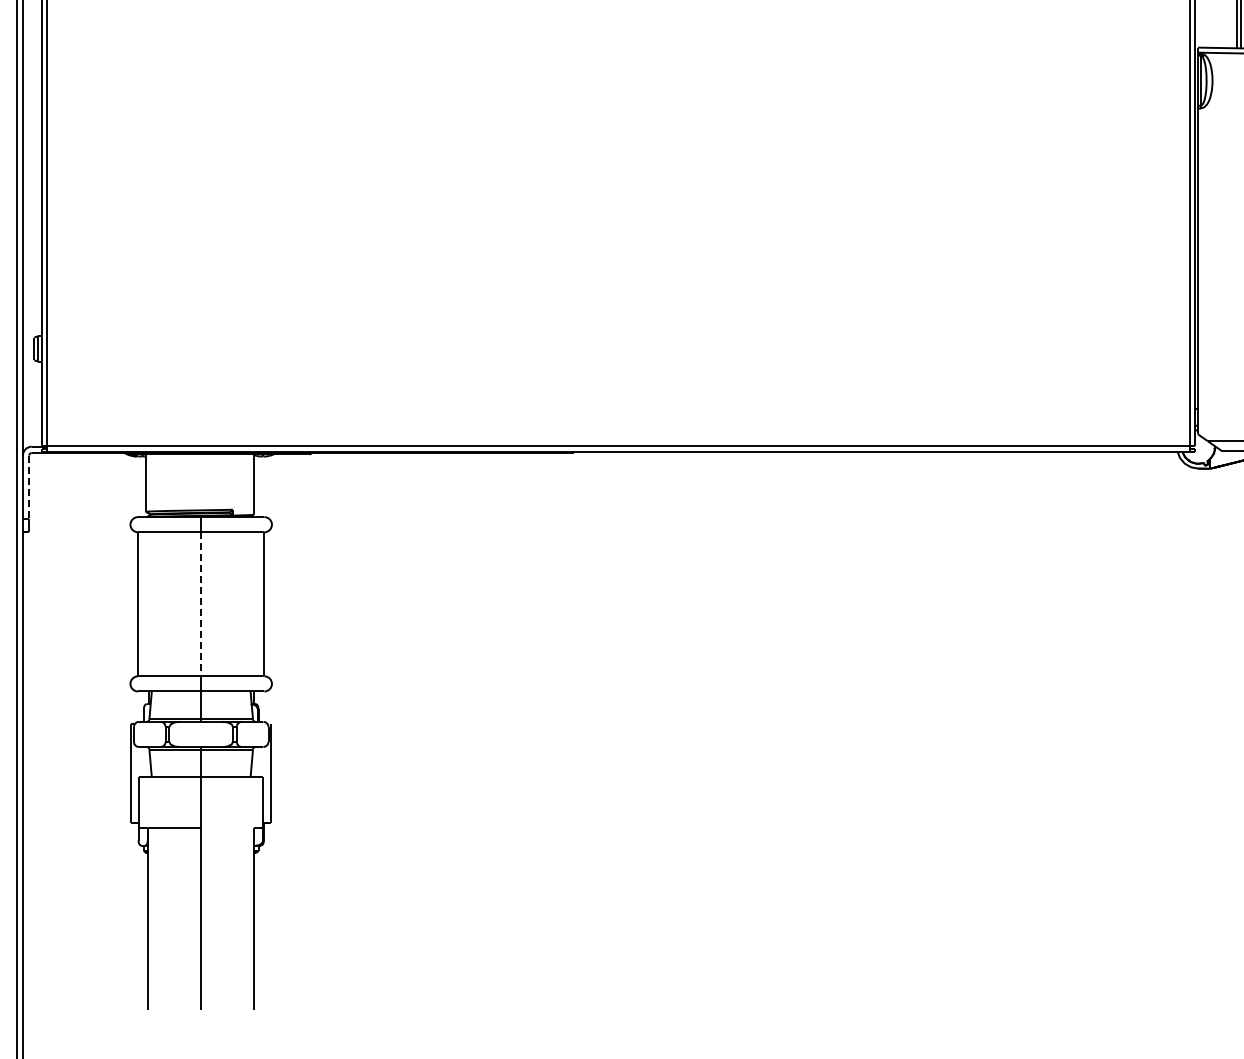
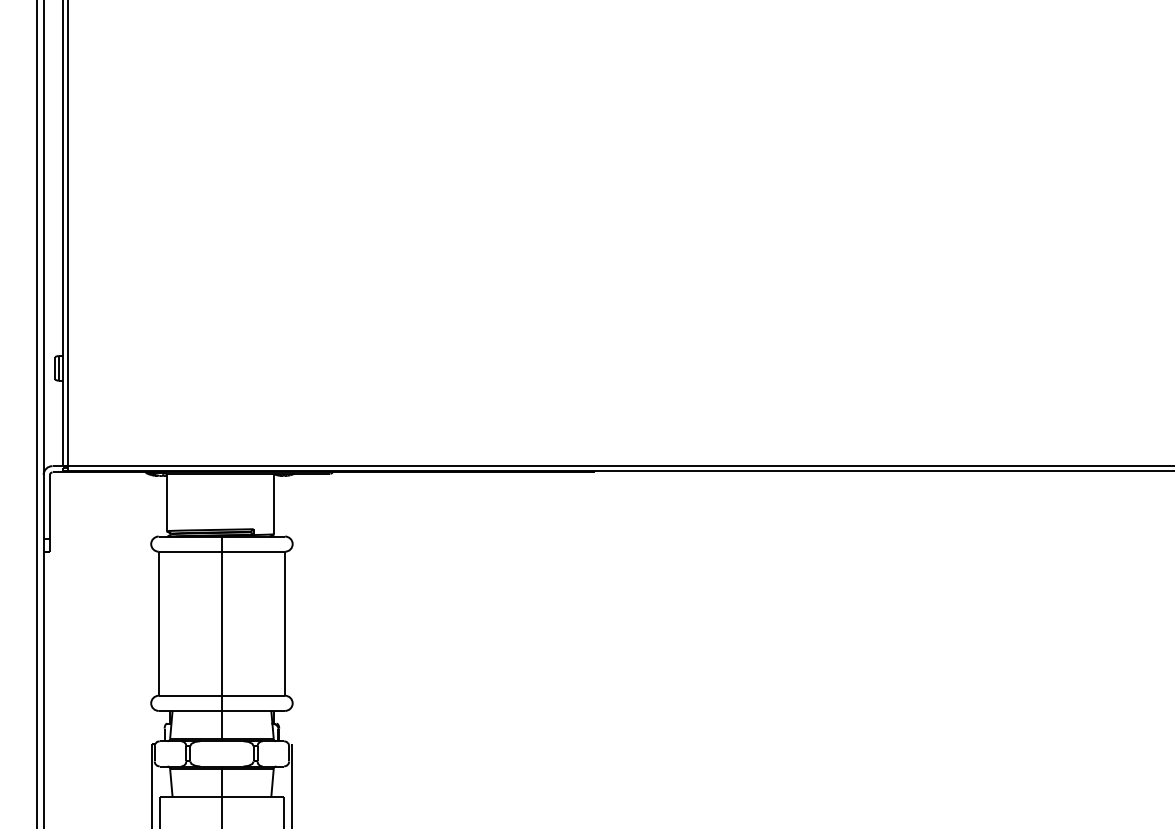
line: (29, 487) -> (50, 506), dashed -> solid
line: (201, 604) -> (222, 623), dashed -> solid

